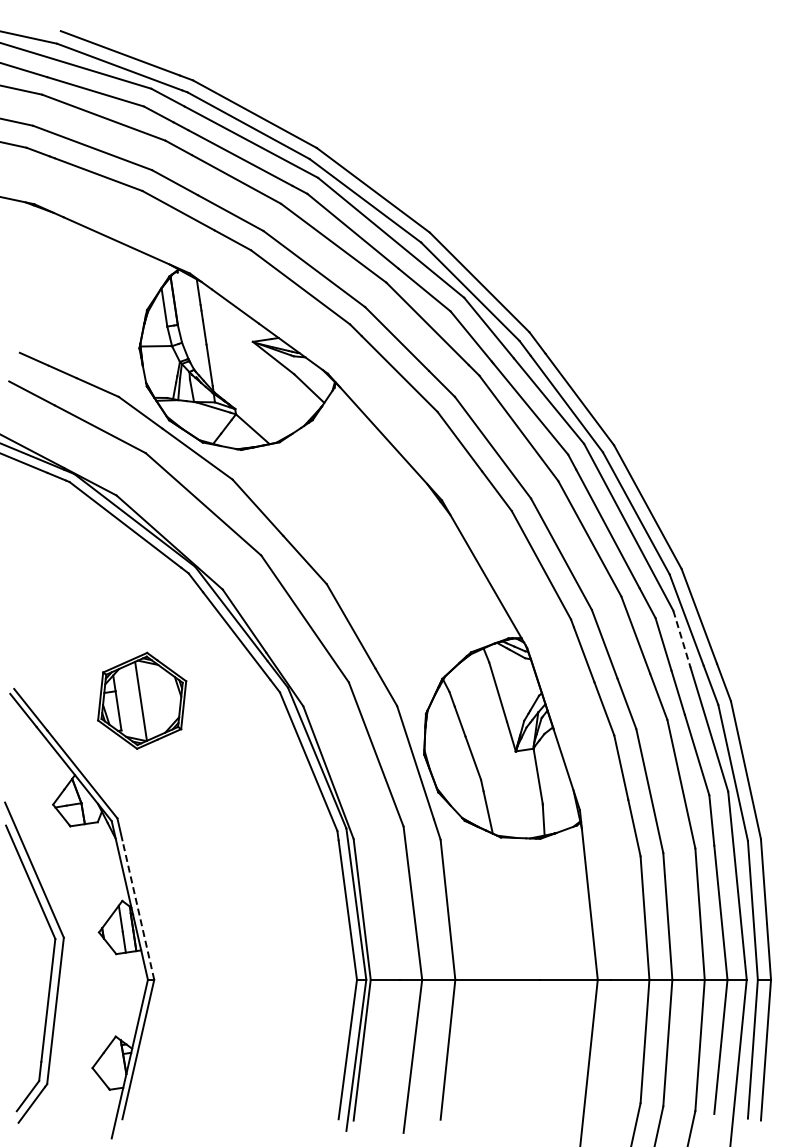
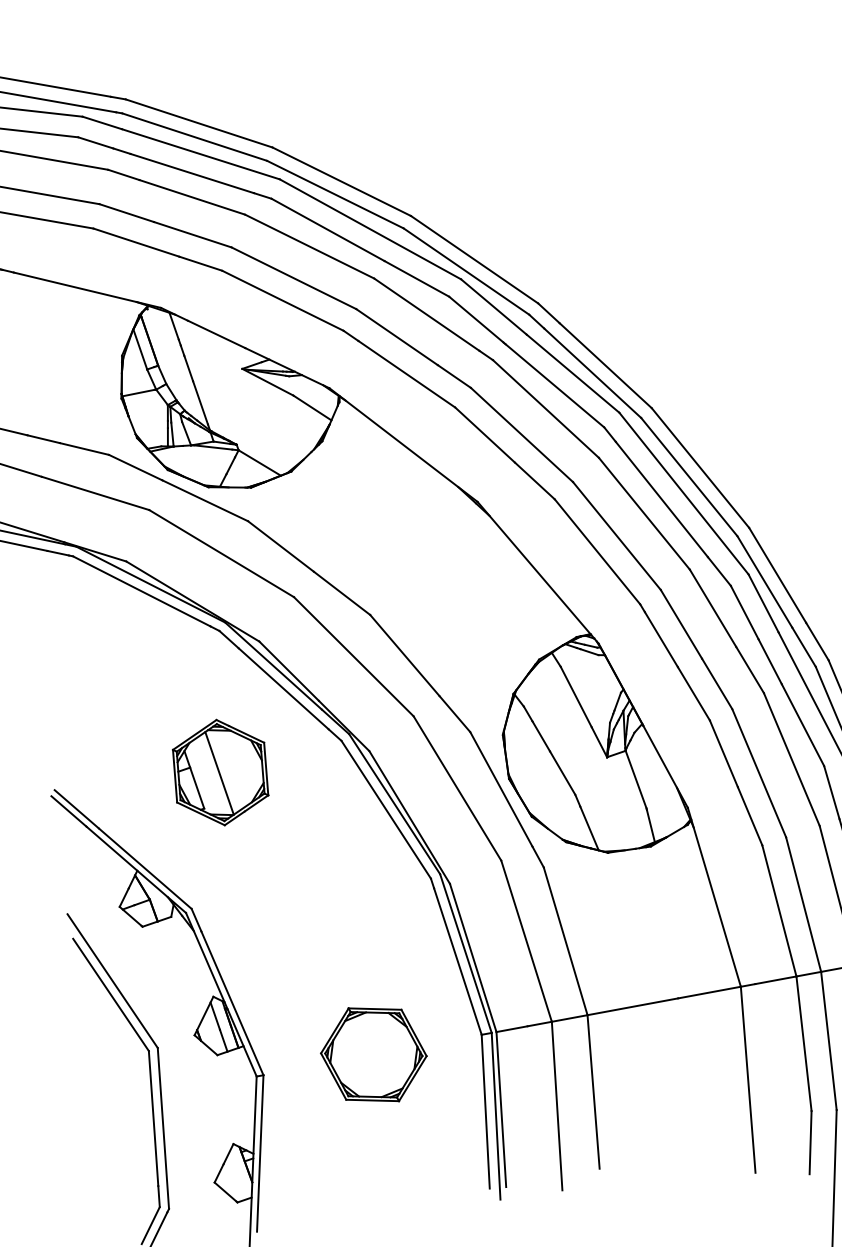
line: (681, 639) -> (763, 603), dashed -> solid
part: (142, 700) -> (220, 772), moved
line: (138, 910) -> (232, 1003), dashed -> solid
part: (256, 979) -> (373, 1054), added

